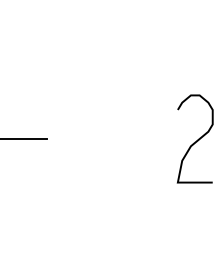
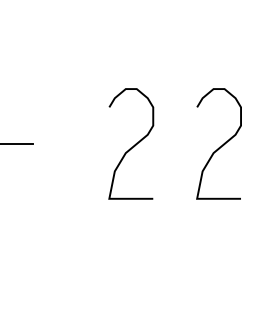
curve: (127, 139) -> (133, 144), added

